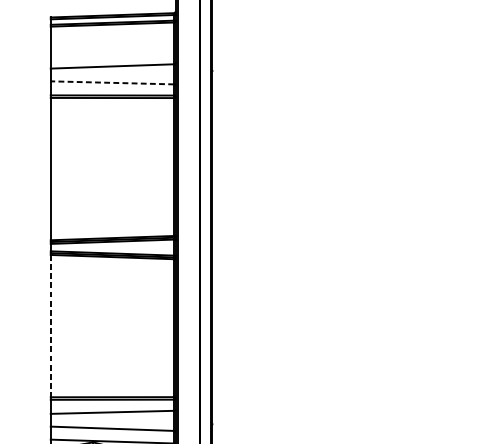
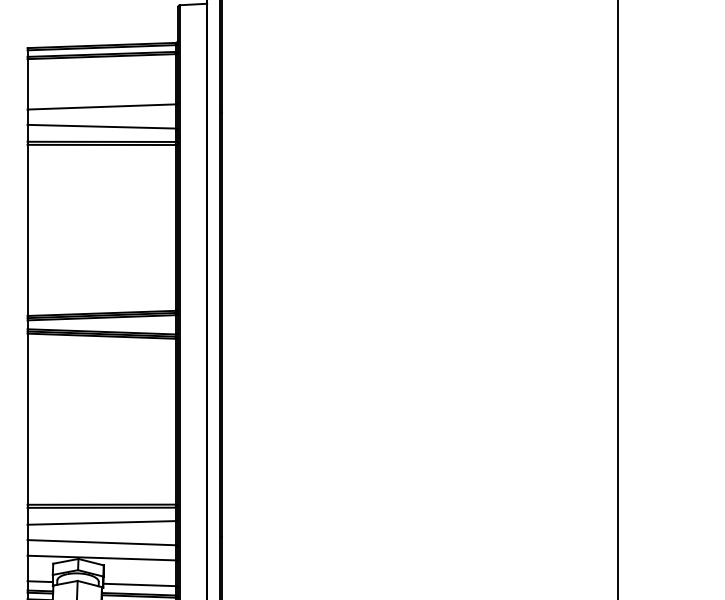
line: (112, 82) -> (101, 126), dashed -> solid
line: (50, 326) -> (27, 419), dashed -> solid

